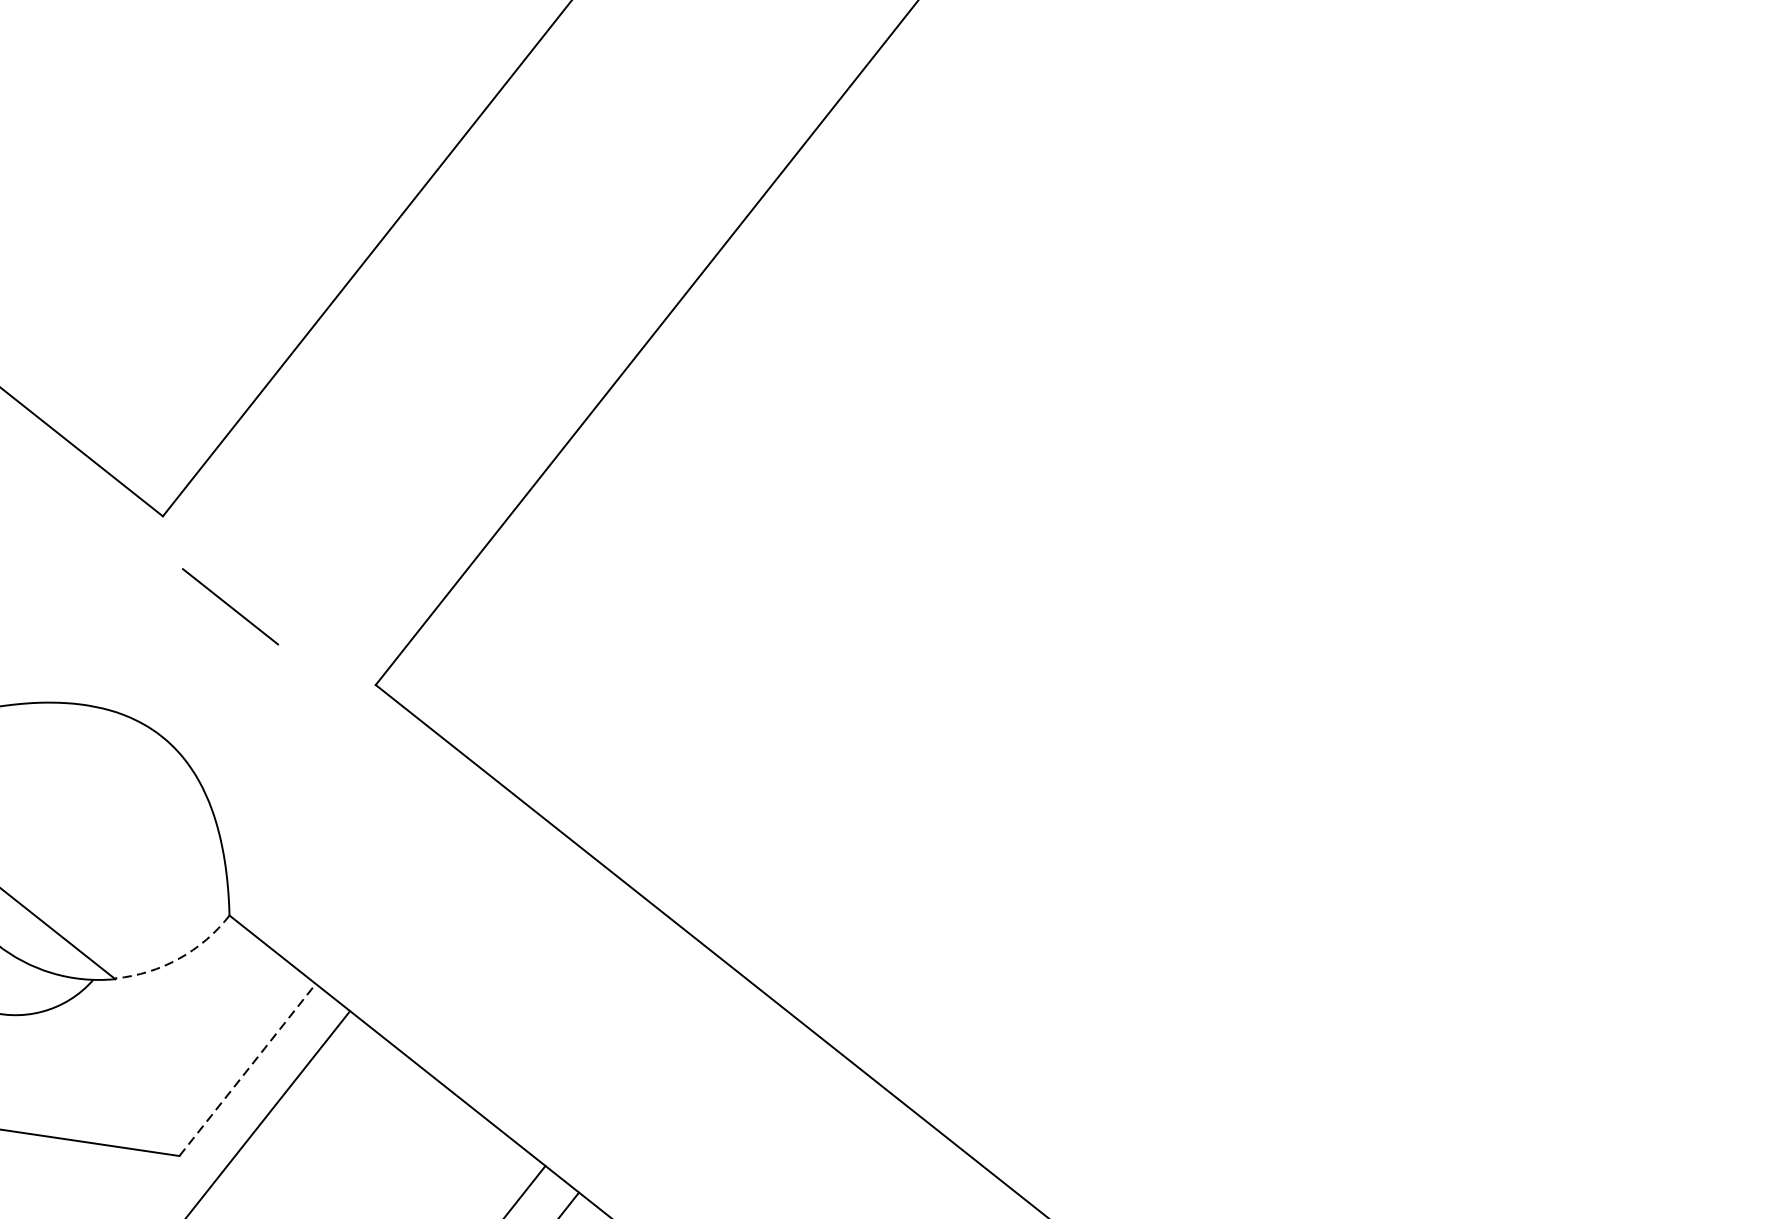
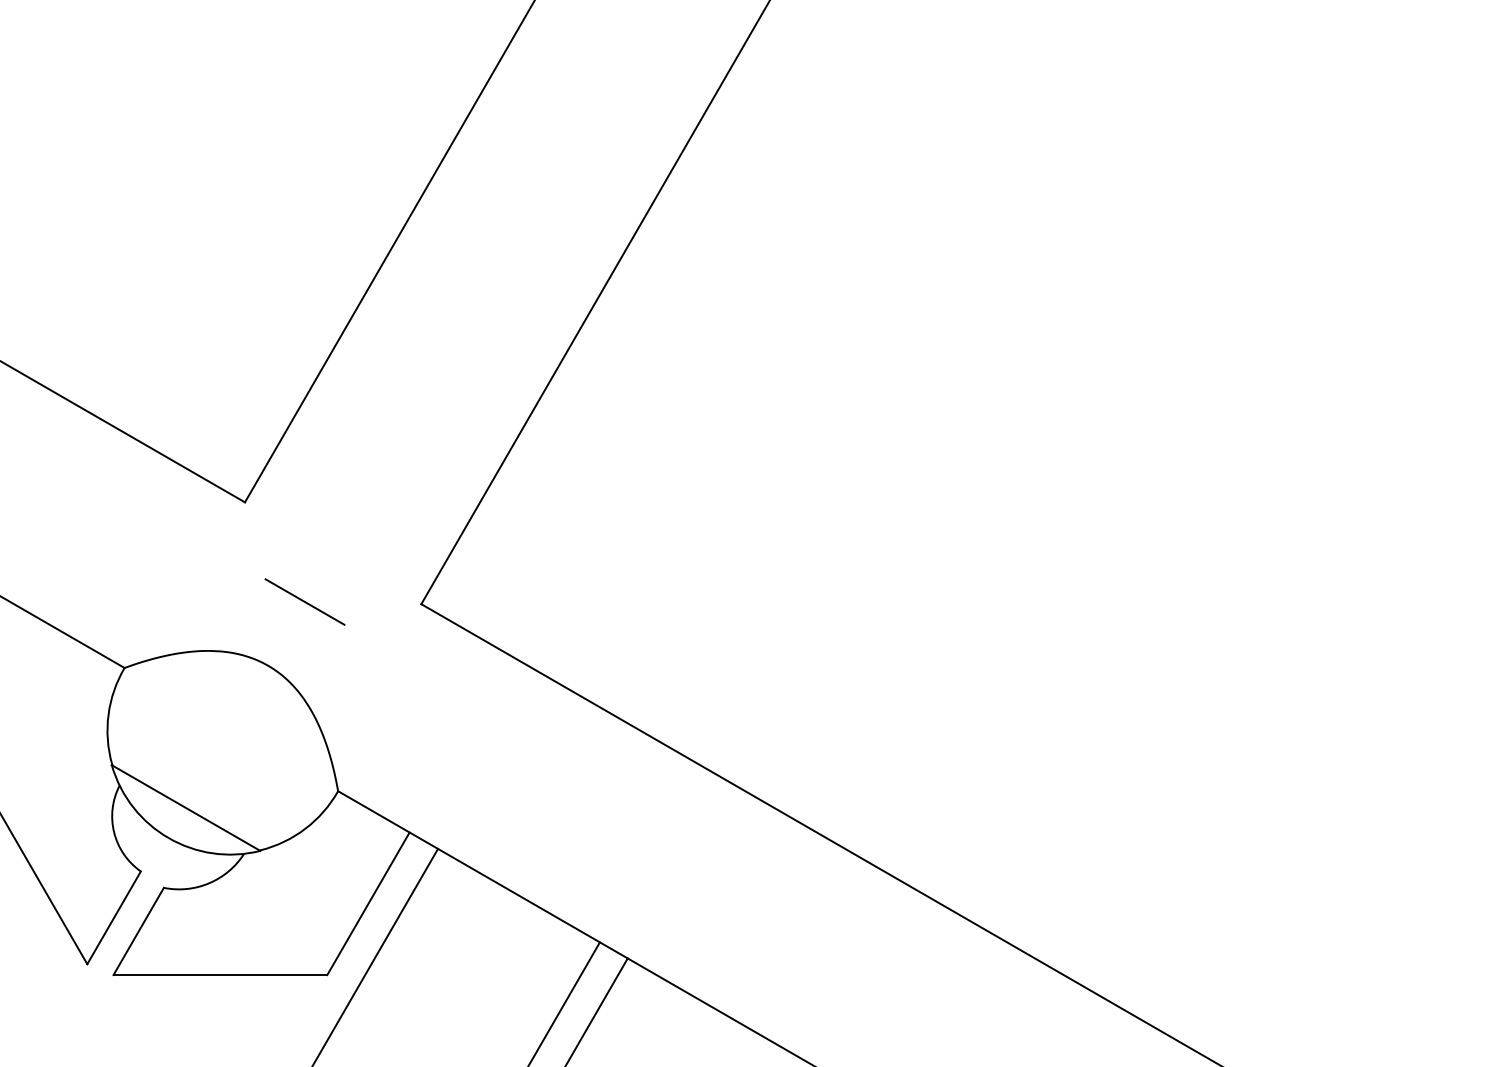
line: (229, 605) -> (304, 601), moved
arc: (179, 958) -> (305, 828), dashed -> solid
line: (247, 1069) -> (368, 903), dashed -> solid

